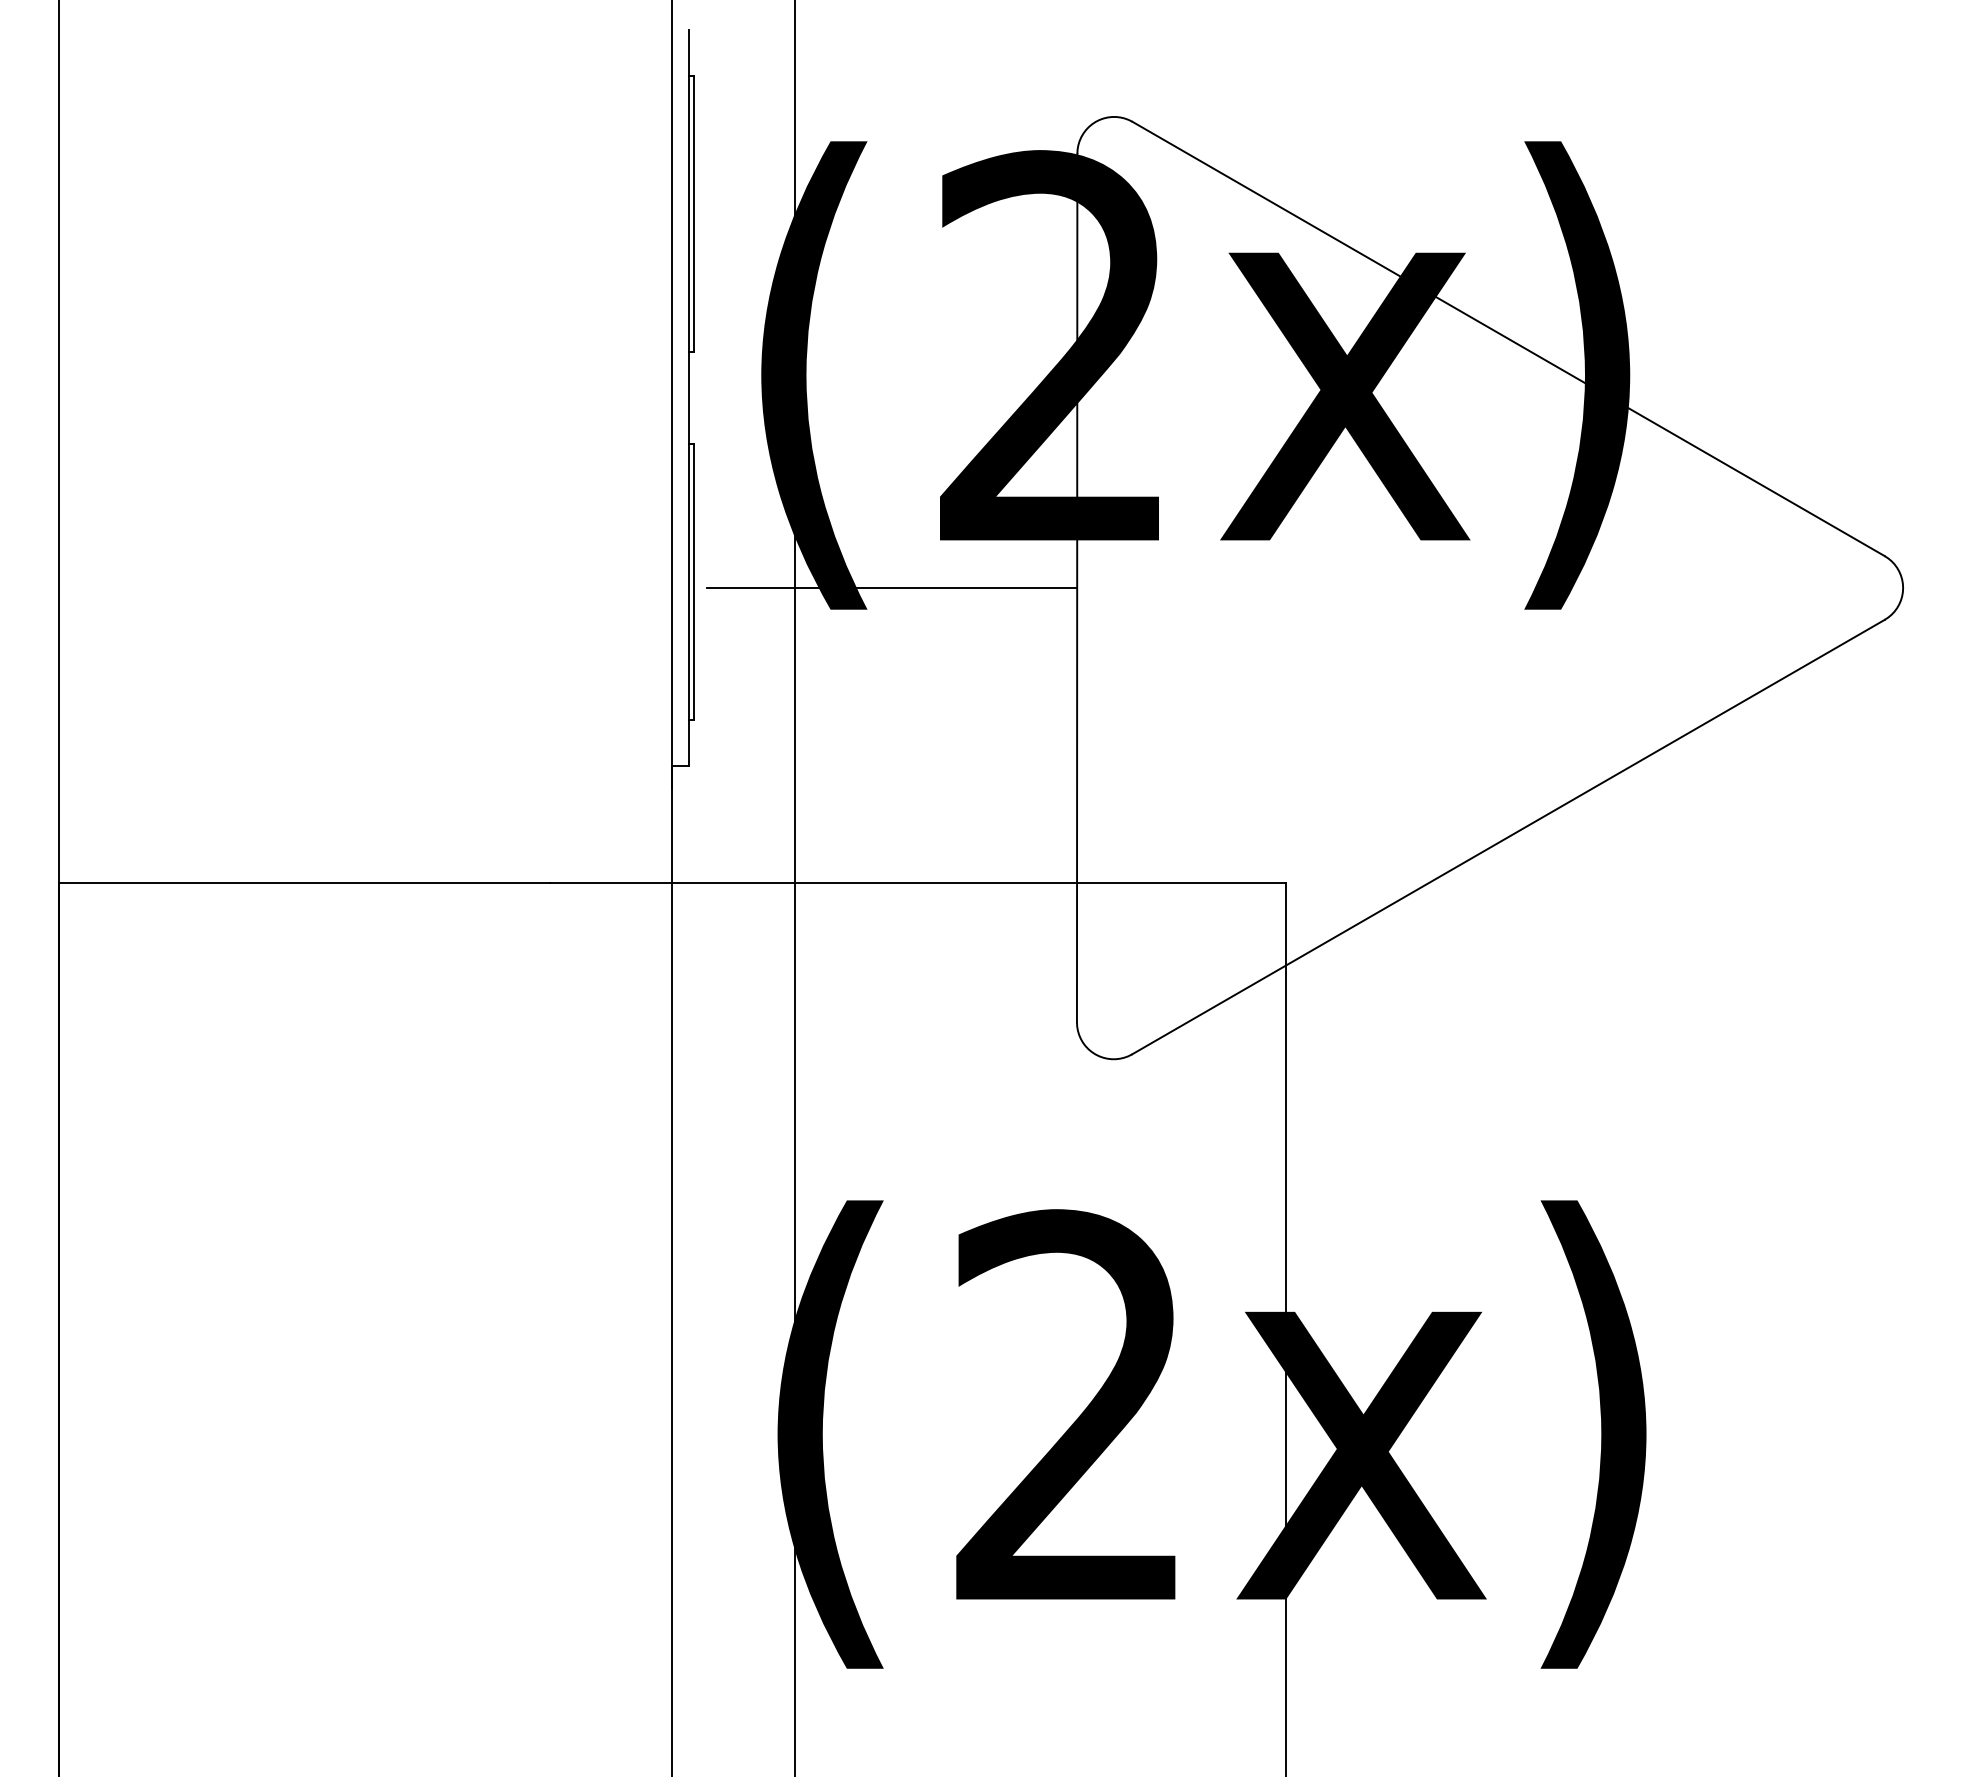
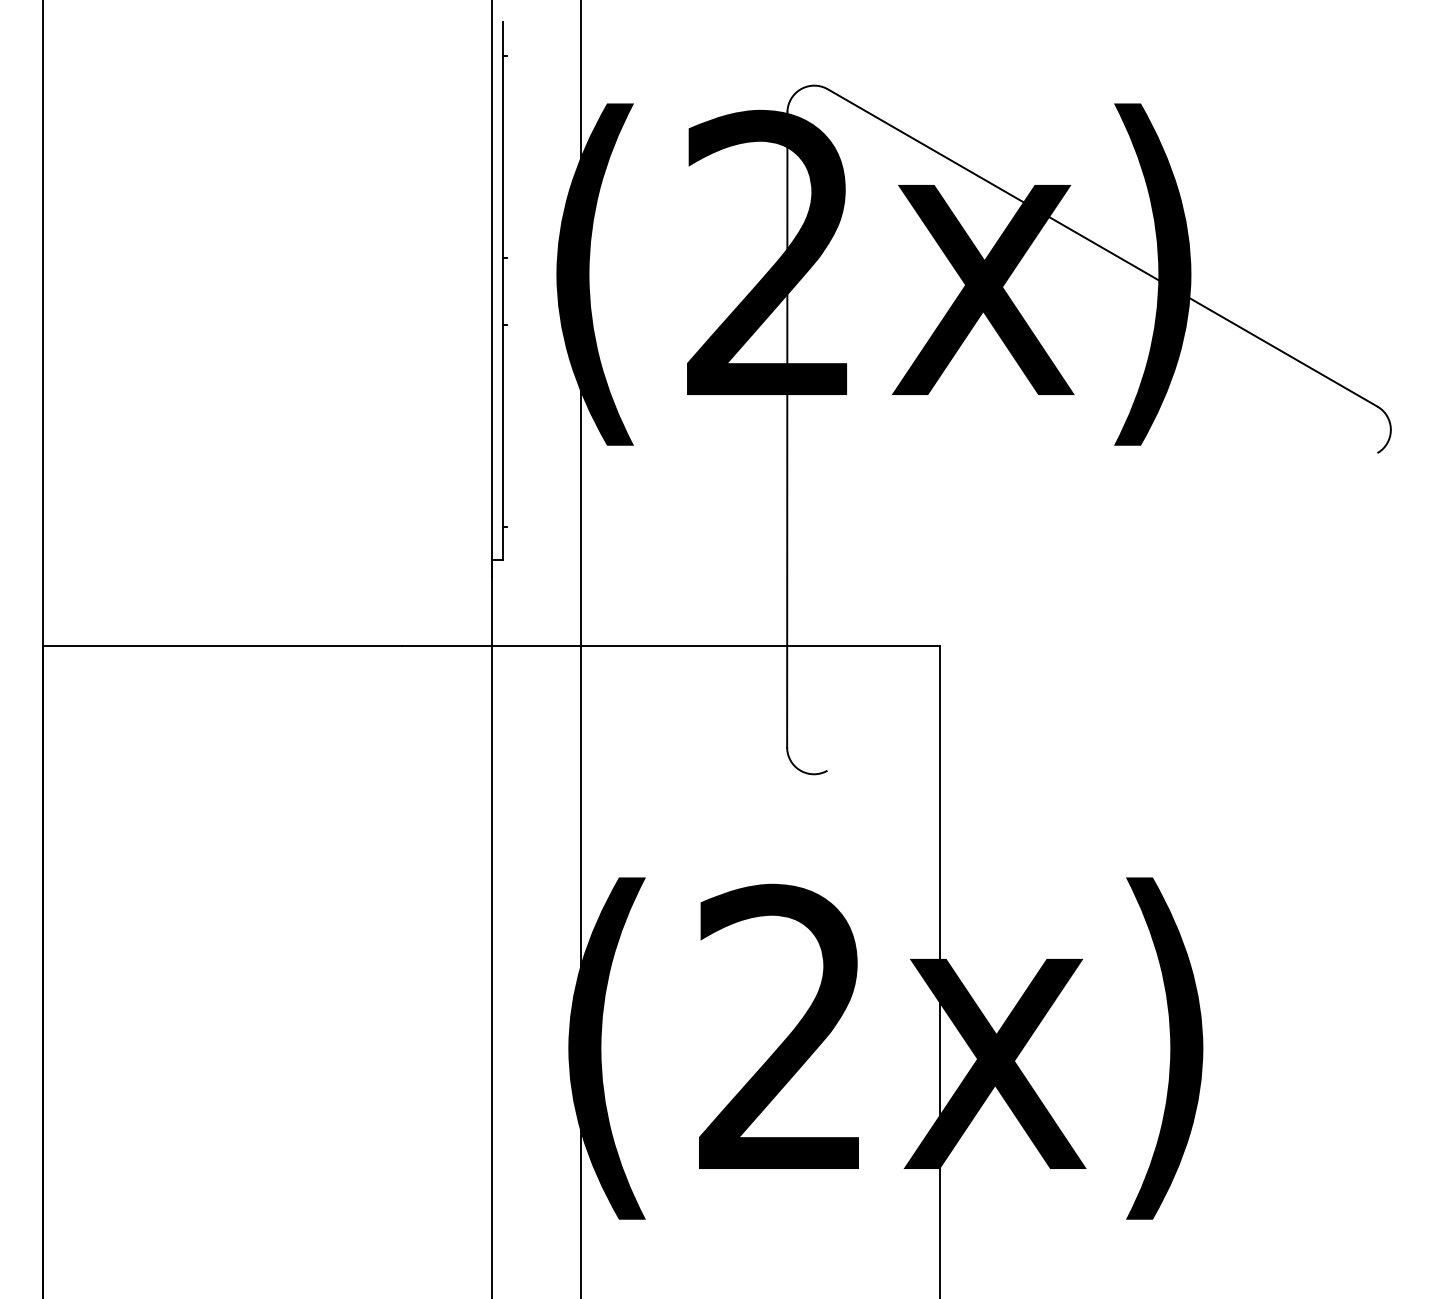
line: (693, 214) -> (506, 156), removed
line: (693, 582) -> (506, 425), removed
line: (892, 588) -> (652, 430), removed
line: (1508, 836) -> (1102, 611), removed

